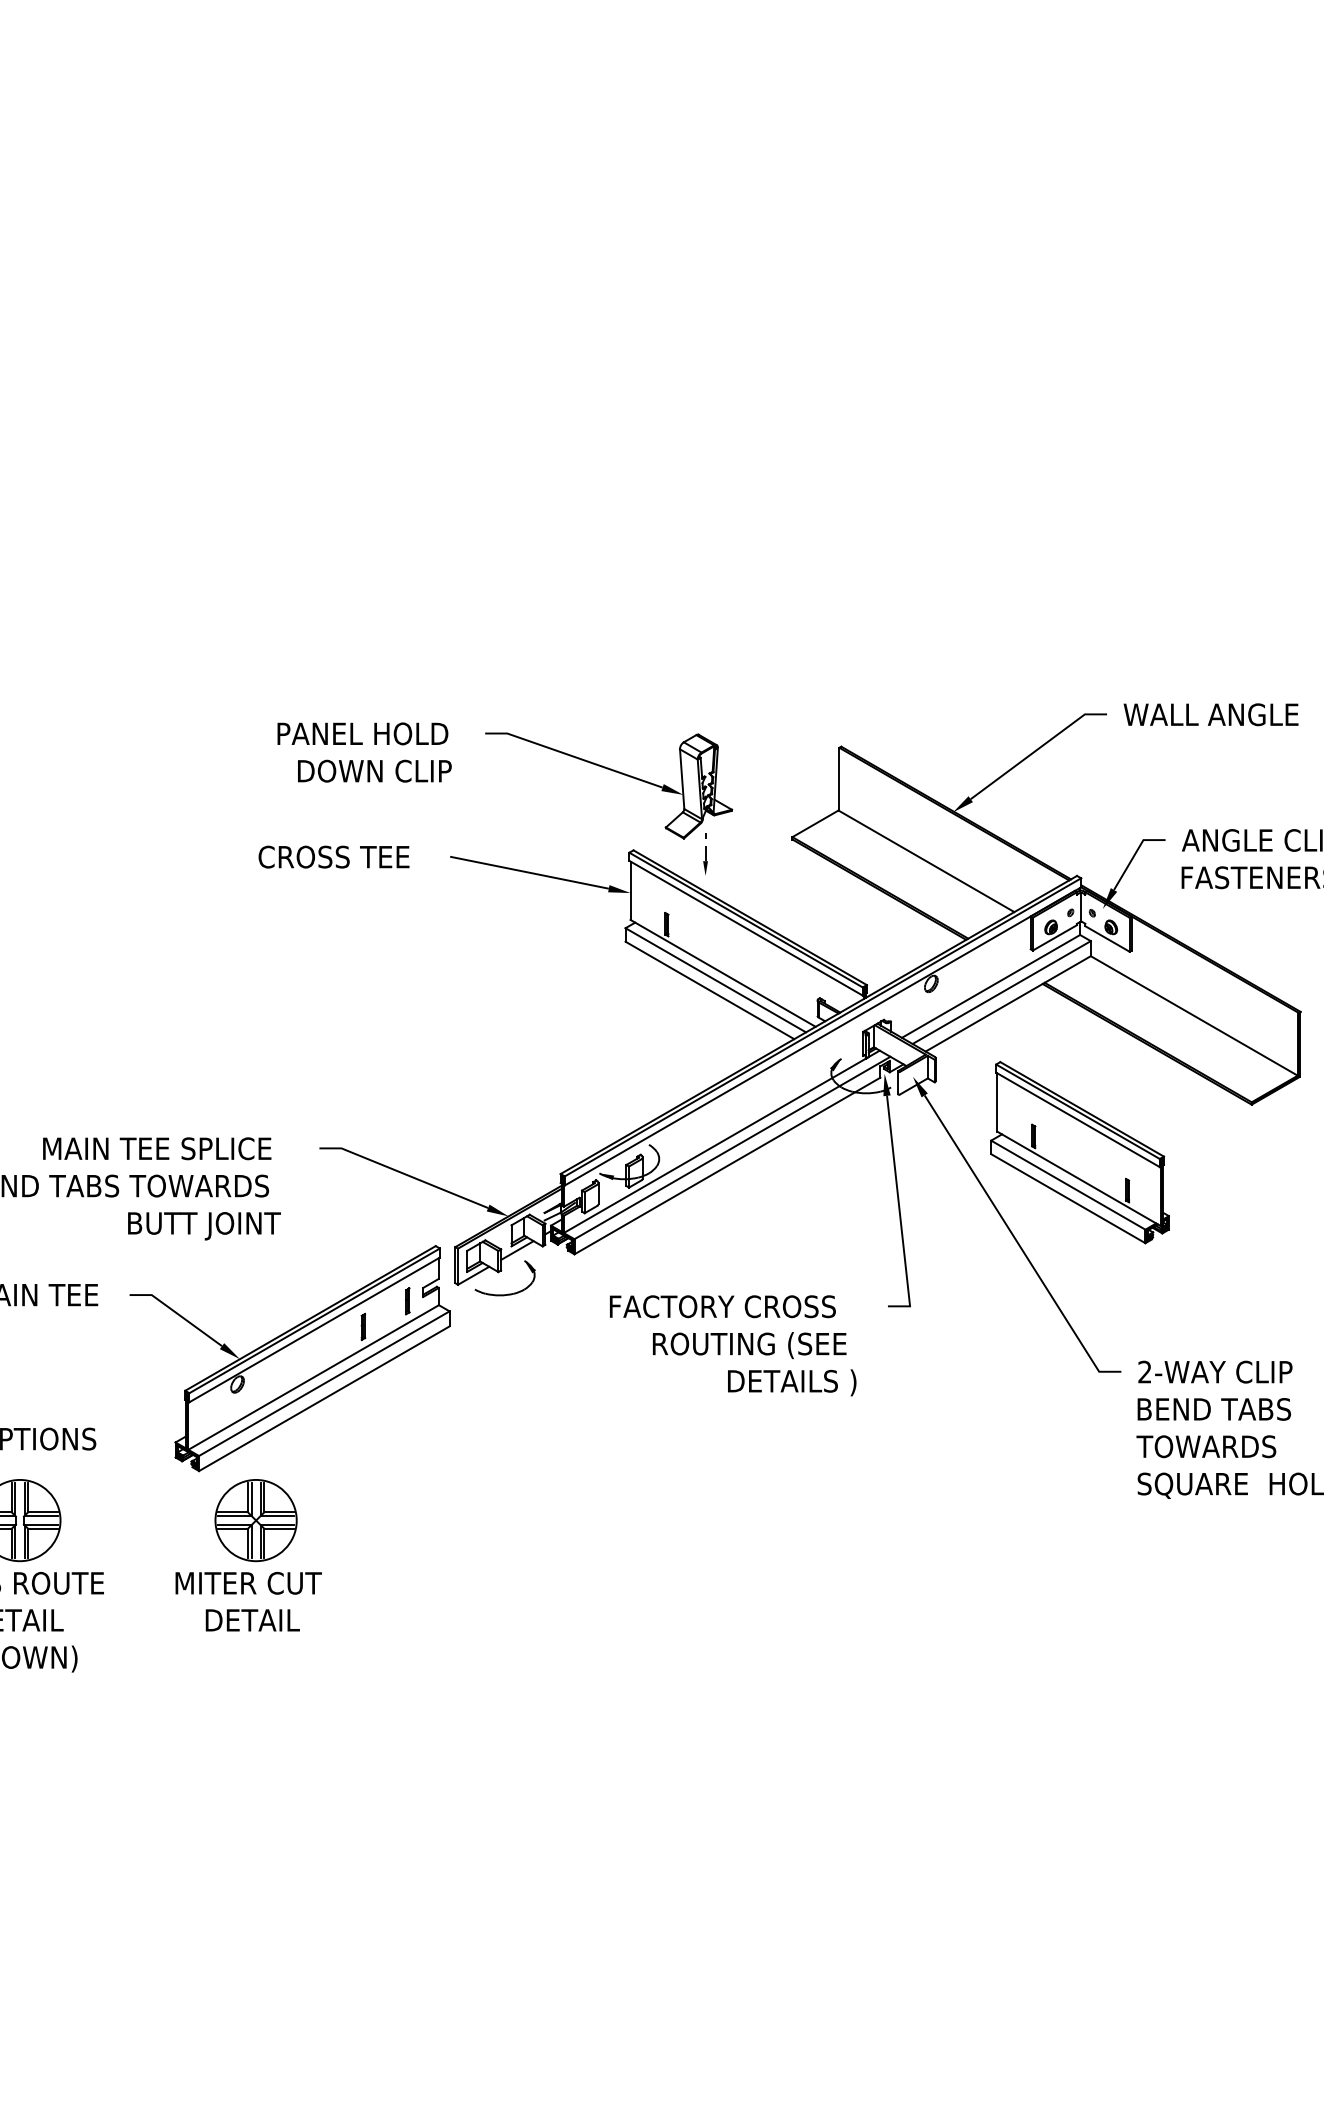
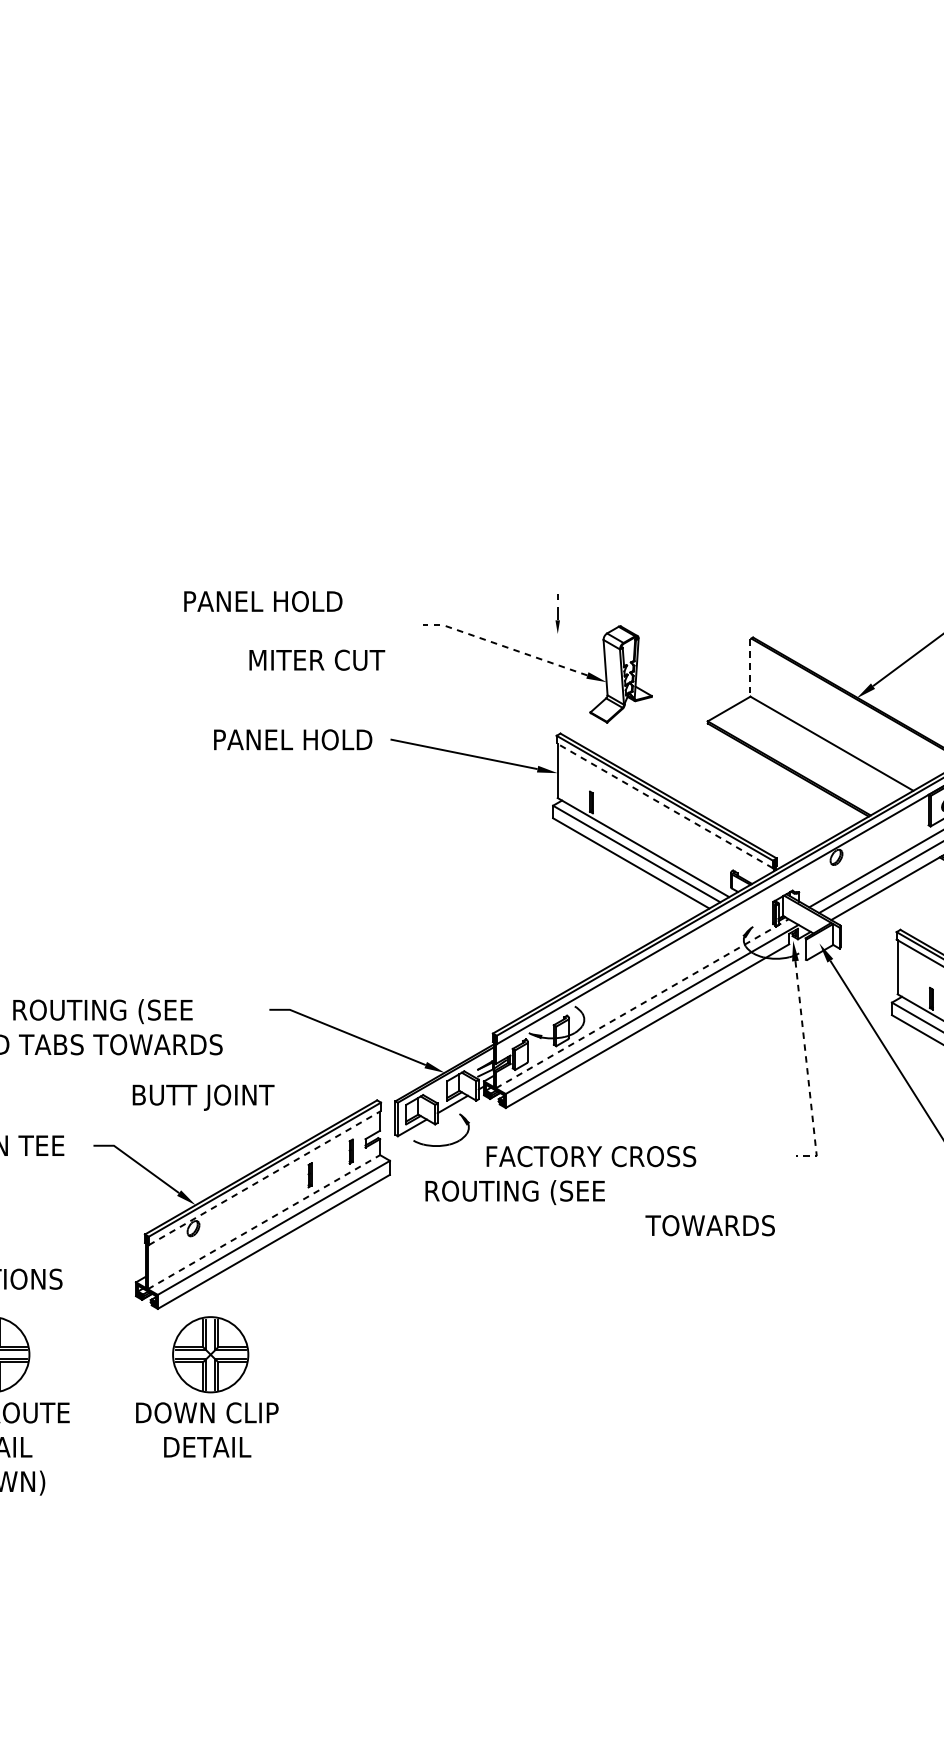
text: (362, 733) -> (262, 601), moved
line: (573, 756) -> (504, 646), solid -> dashed
text: (375, 770) -> (321, 659), DOWN CLIP -> MITER CUT
line: (838, 779) -> (750, 667), solid -> dashed
part: (705, 854) -> (557, 614), moved
text: (344, 856) -> (292, 739), CROSS TEE -> PANEL HOLD
line: (746, 928) -> (665, 806), solid -> dashed
line: (722, 1141) -> (642, 1003), solid -> dashed
text: (158, 1149) -> (120, 1010), MAIN TEE SPLICE -> ROUTING (SEE
line: (899, 1213) -> (806, 1070), solid -> dashed
text: (204, 1226) -> (203, 1097), moved
text: (722, 1306) -> (591, 1156), moved
line: (314, 1329) -> (264, 1177), solid -> dashed
text: (749, 1345) -> (515, 1192), moved
line: (313, 1377) -> (263, 1222), solid -> dashed
text: (794, 1382) -> (709, 1226), DETAILS ) -> TOWARDS
text: (253, 1582) -> (208, 1412), MITER CUT -> DOWN CLIP

